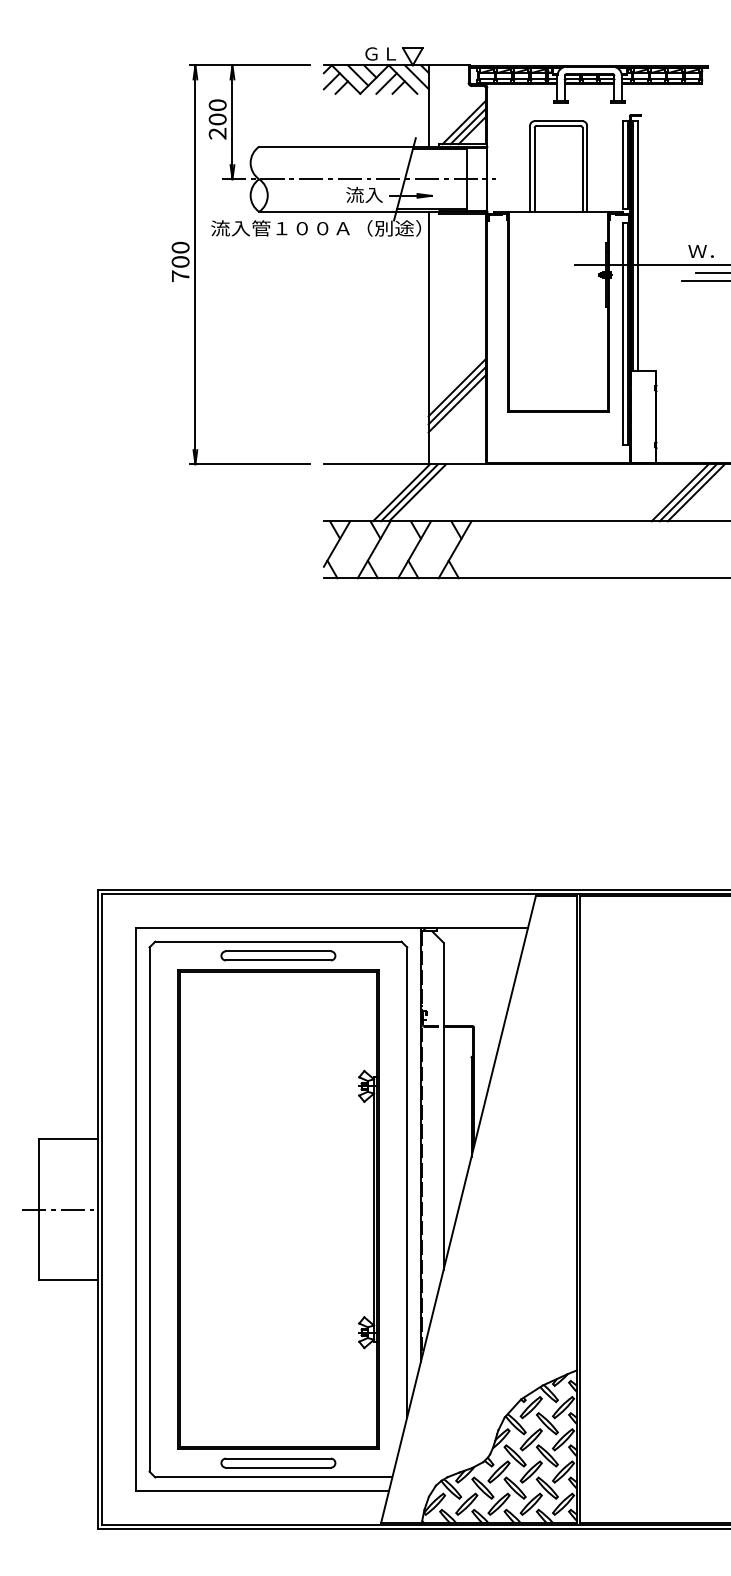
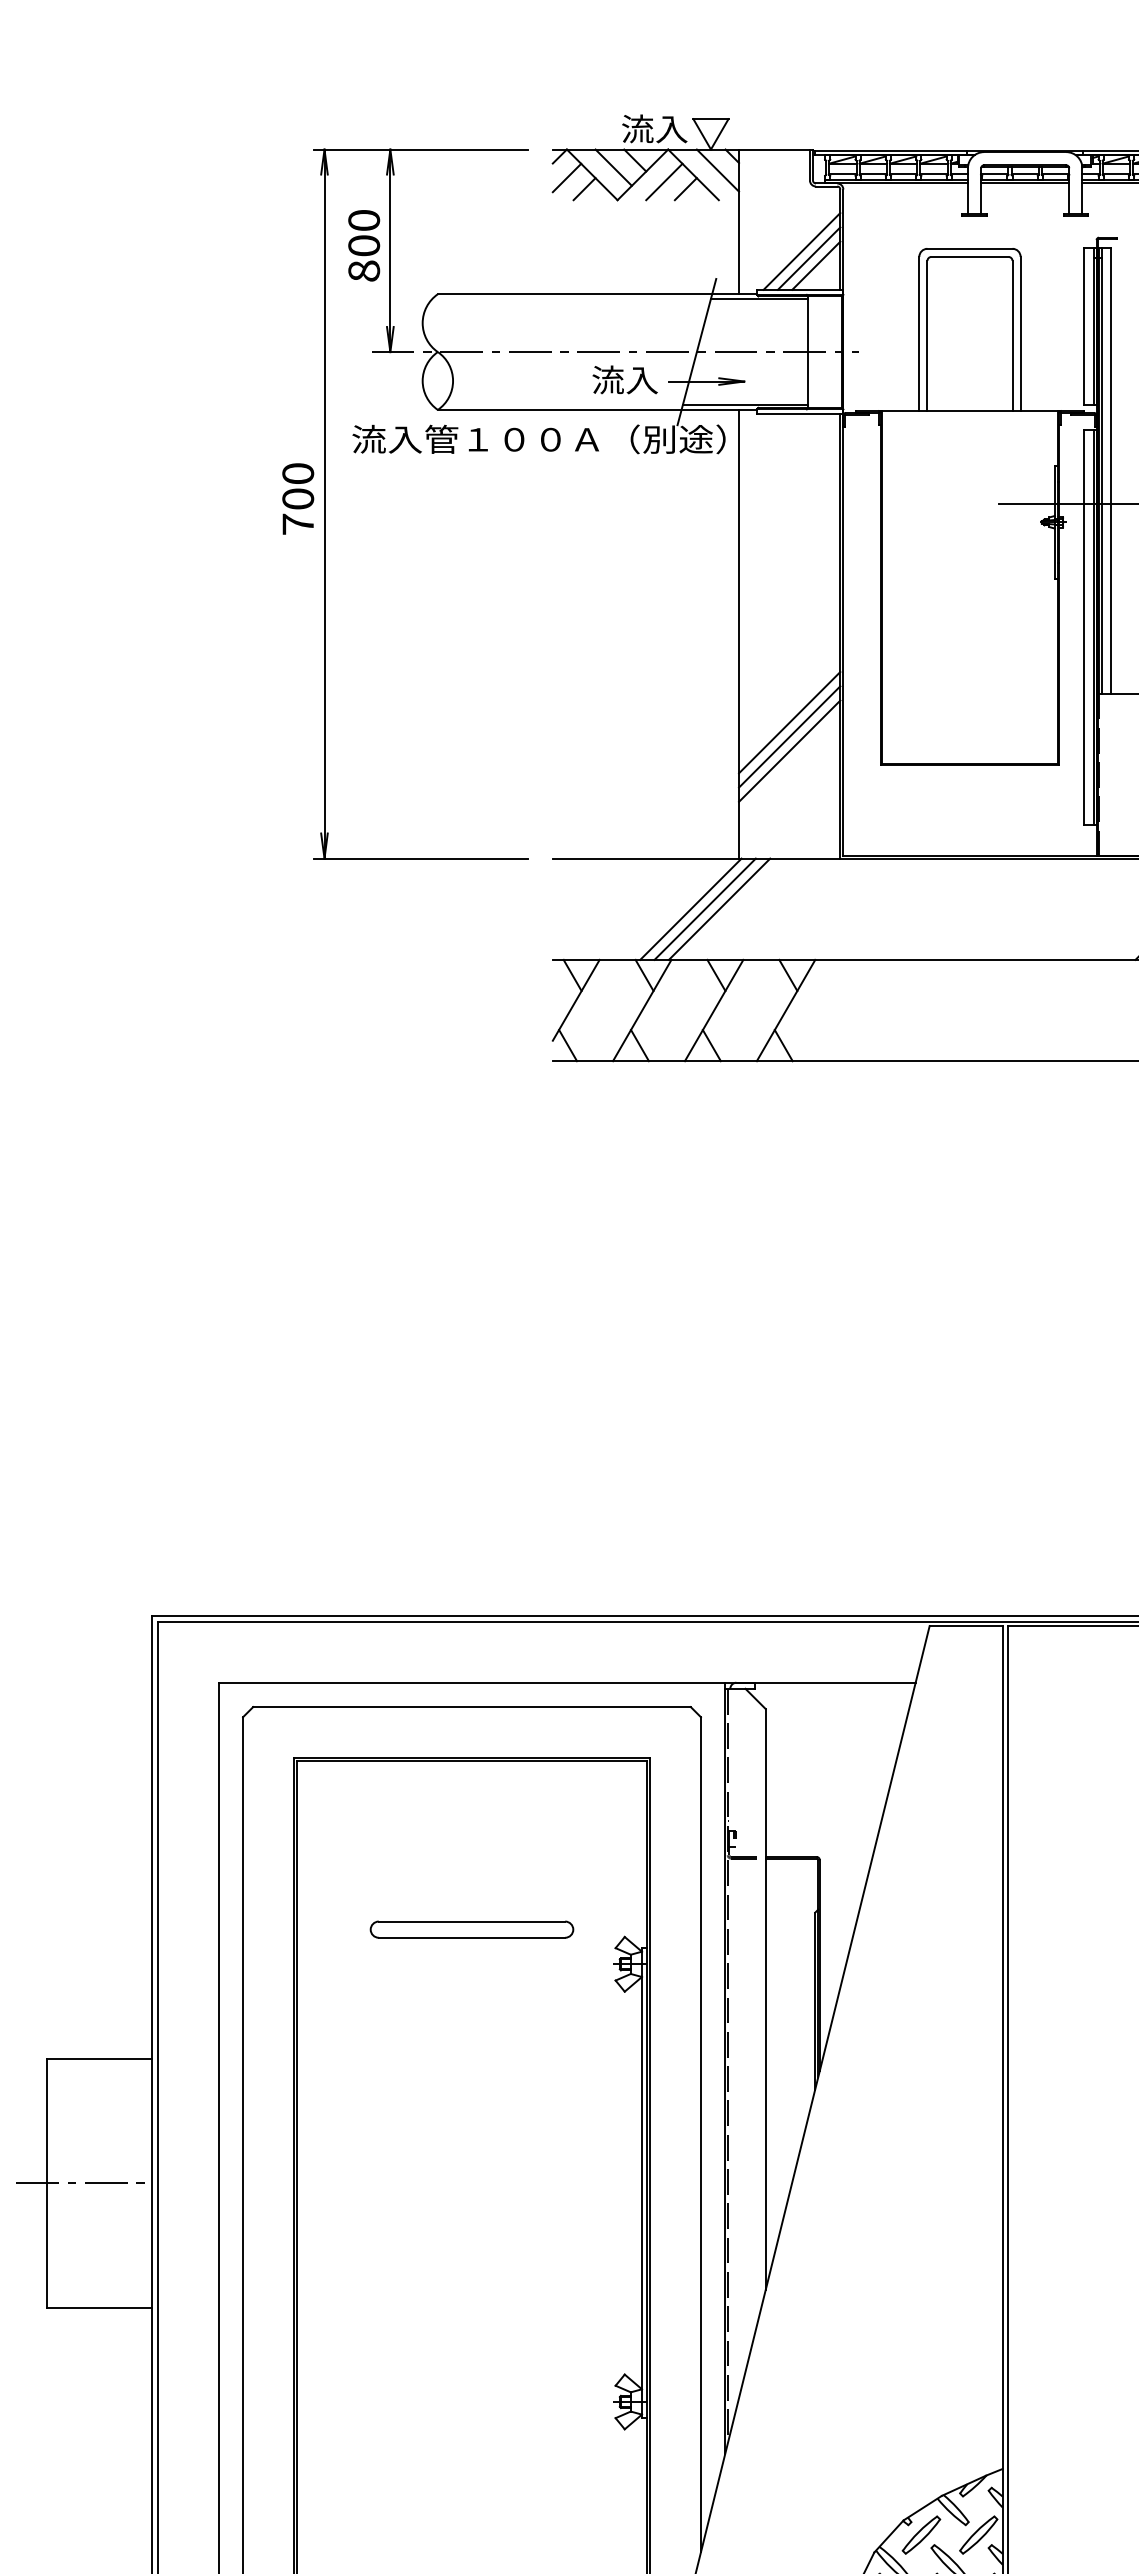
text: (381, 53) -> (655, 128), ＧＬ -> 流入
text: (217, 133) -> (363, 270), 200 -> 800
part: (278, 955) -> (472, 1928), moved

